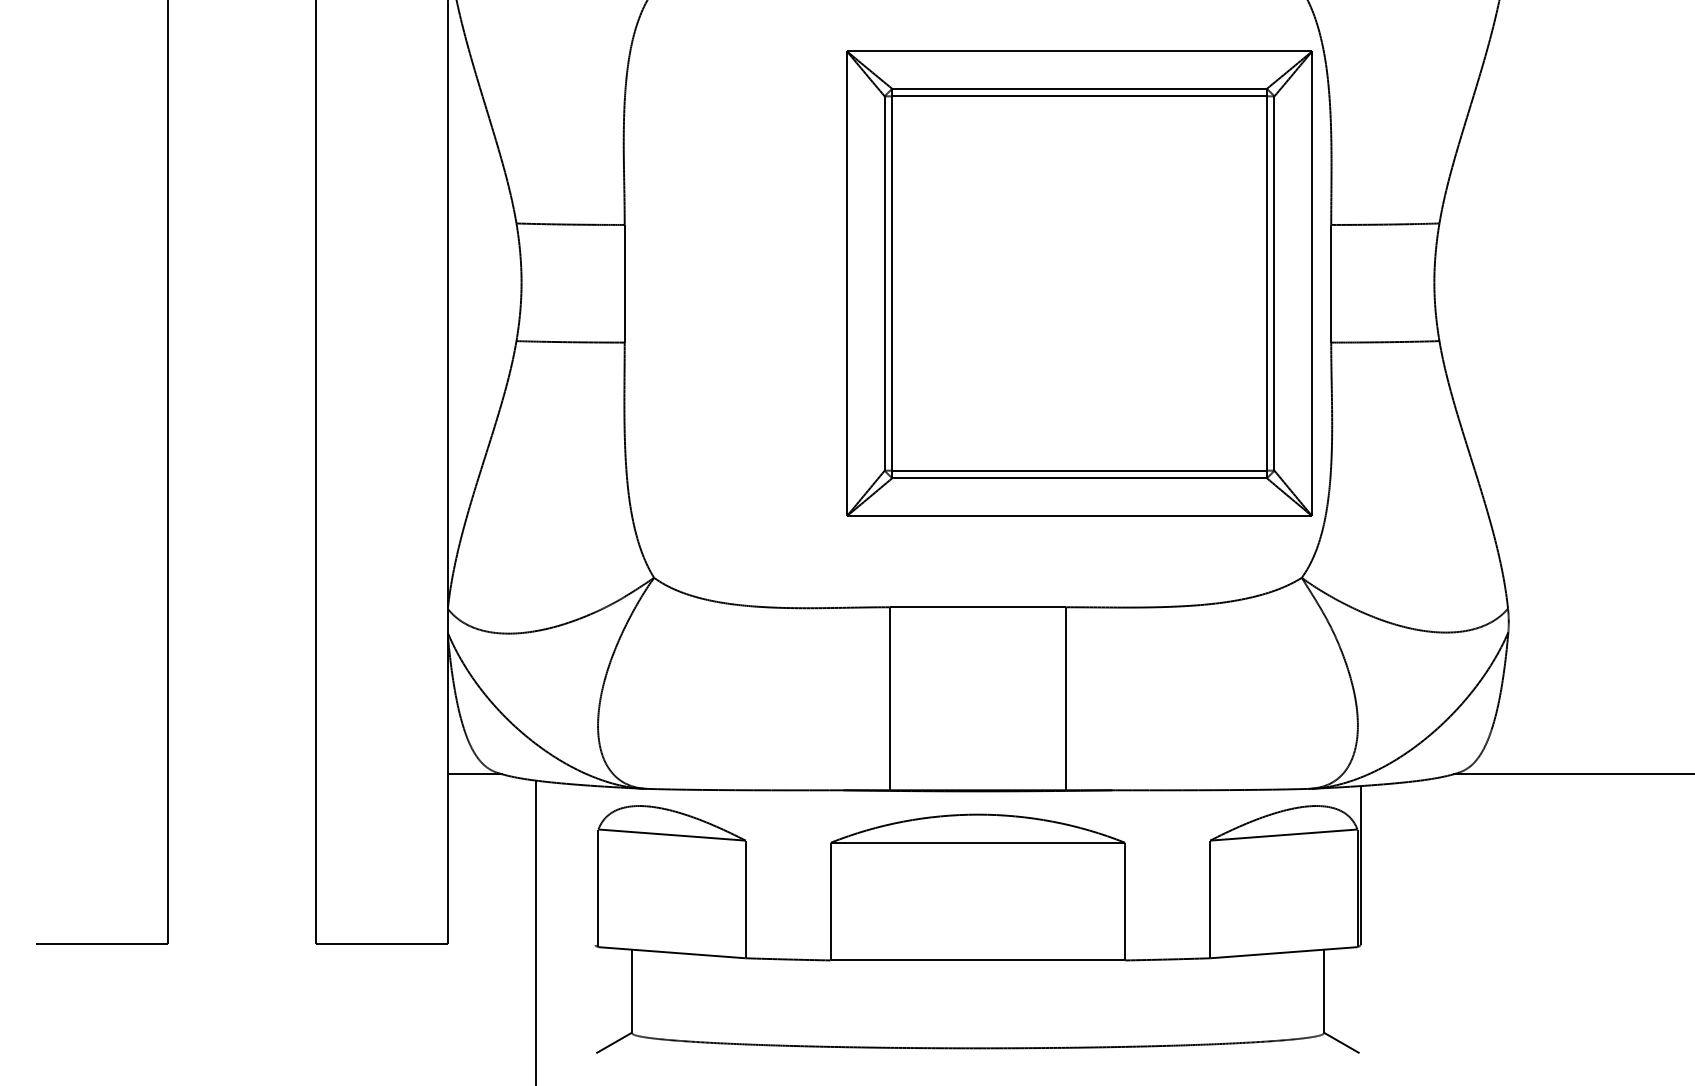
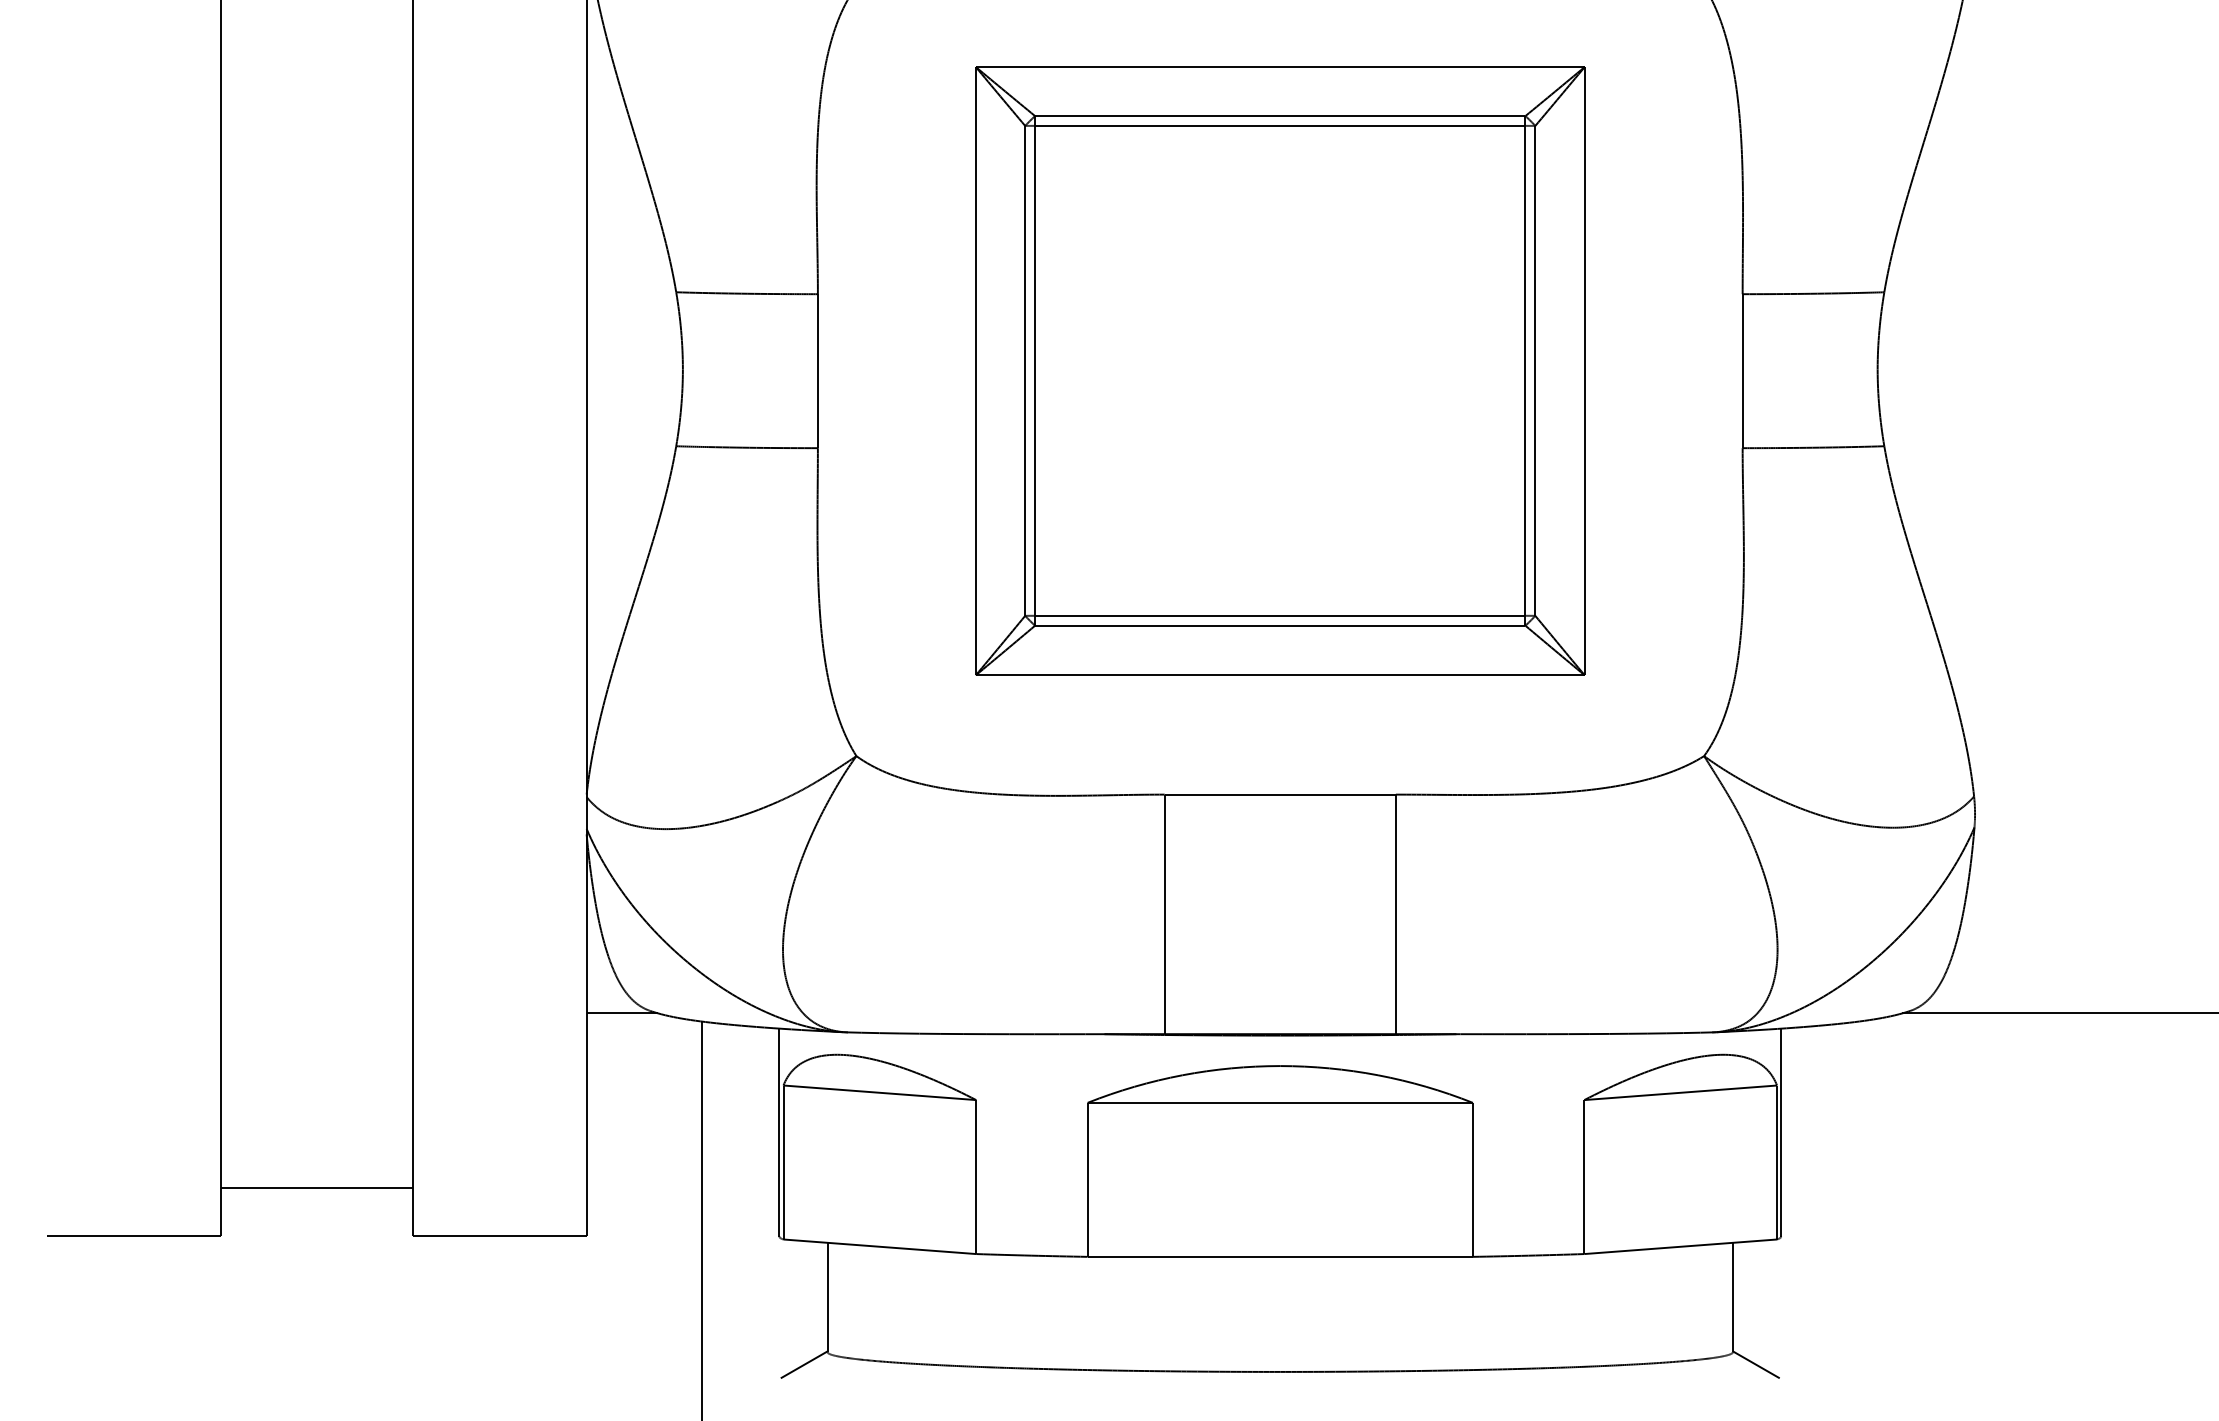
part: (1079, 283) -> (1280, 370), moved
line: (595, 865) -> (779, 1132), added
line: (241, 907) -> (316, 1187), added

